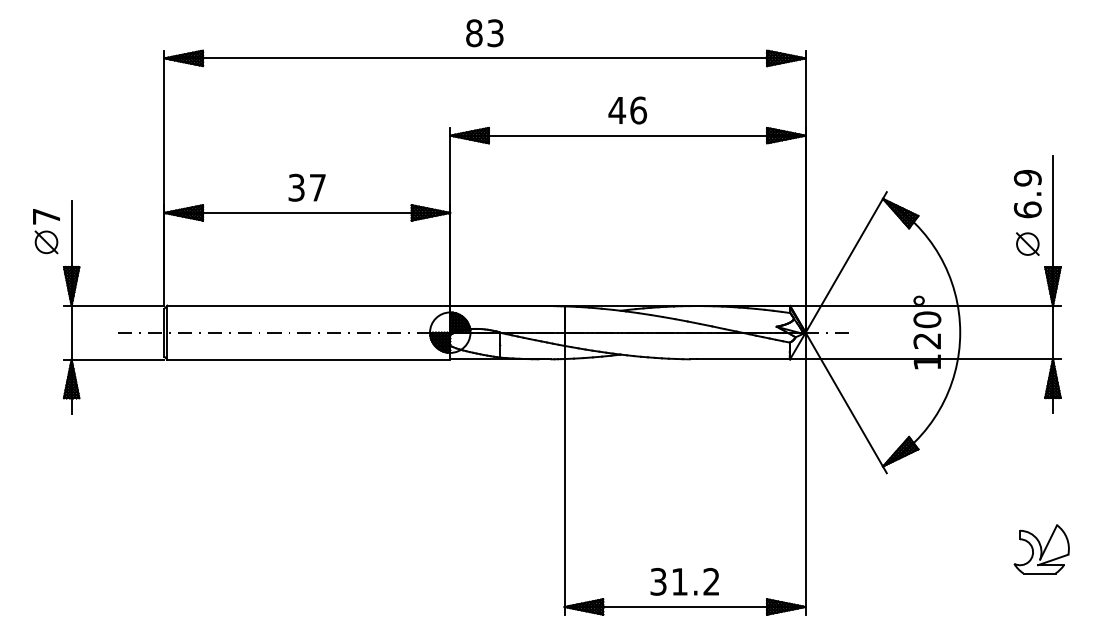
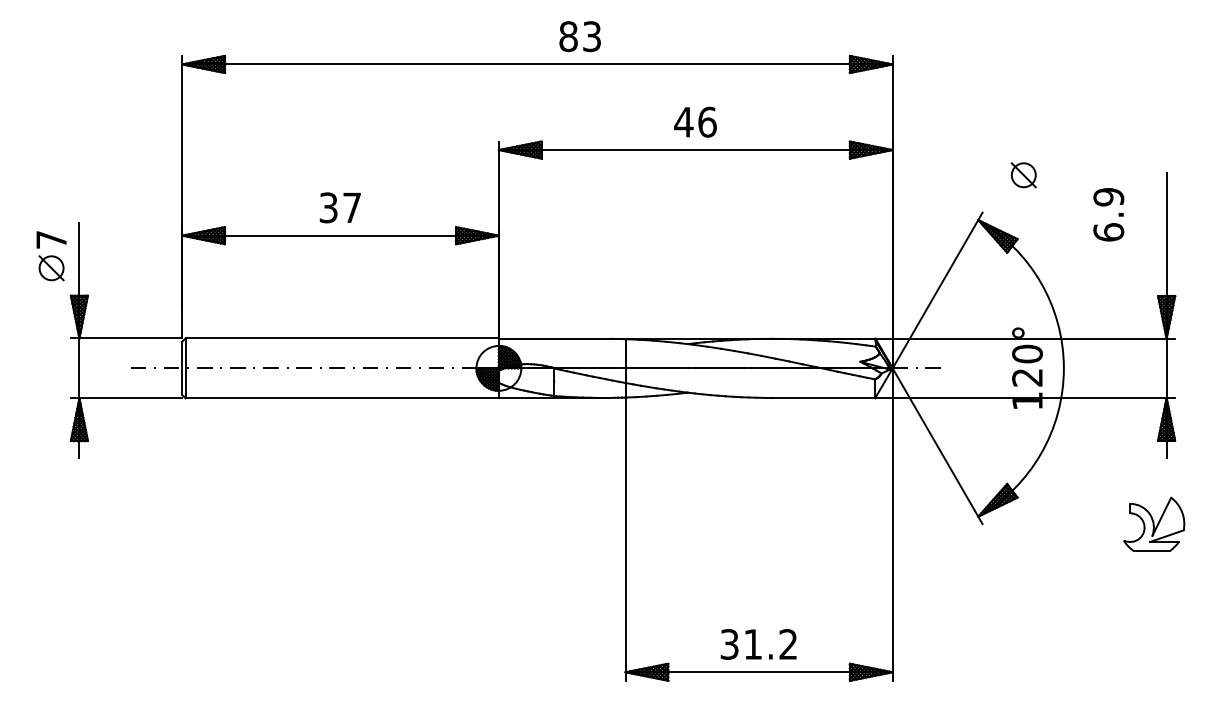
text: (484, 33) -> (579, 36), moved
text: (1027, 193) -> (1108, 214), moved
part: (1027, 244) -> (1023, 175), moved
part: (1042, 548) -> (1154, 523), moved

